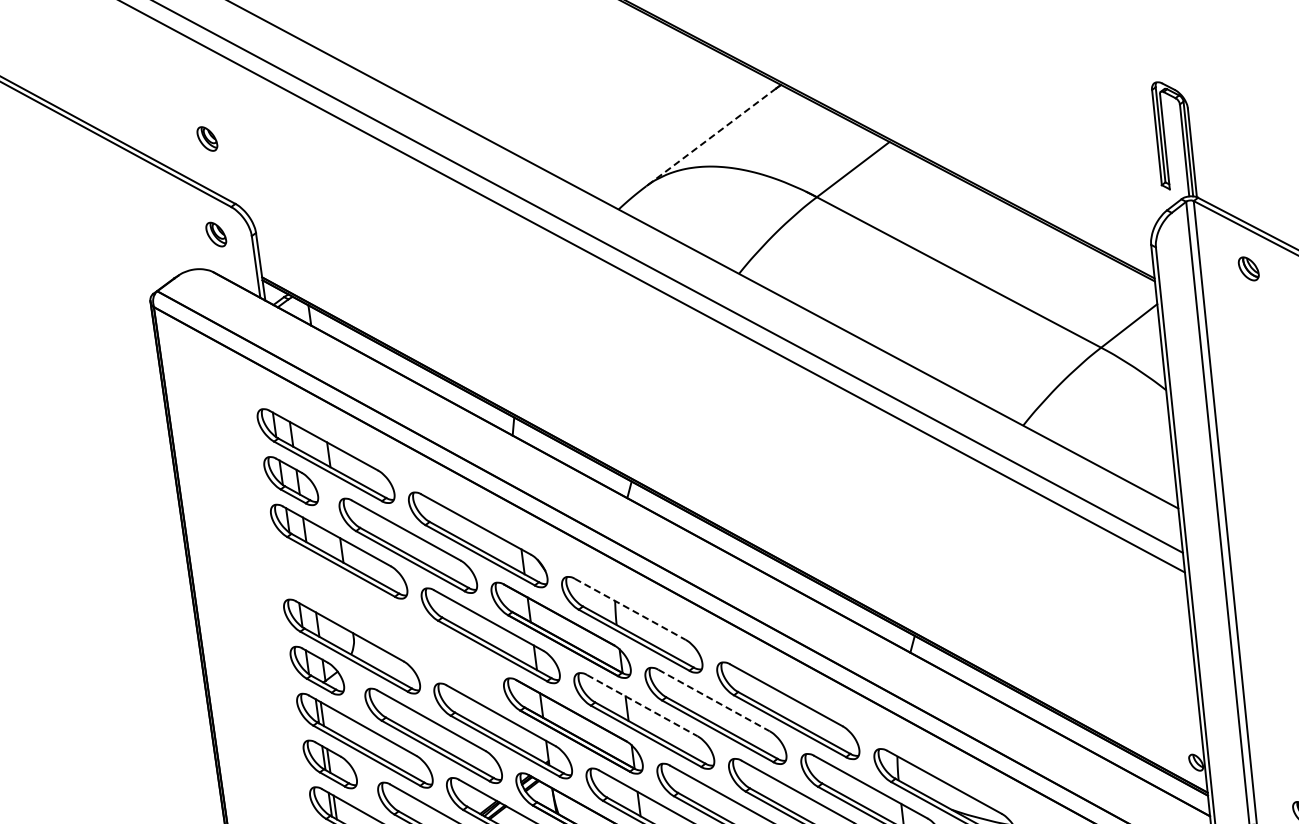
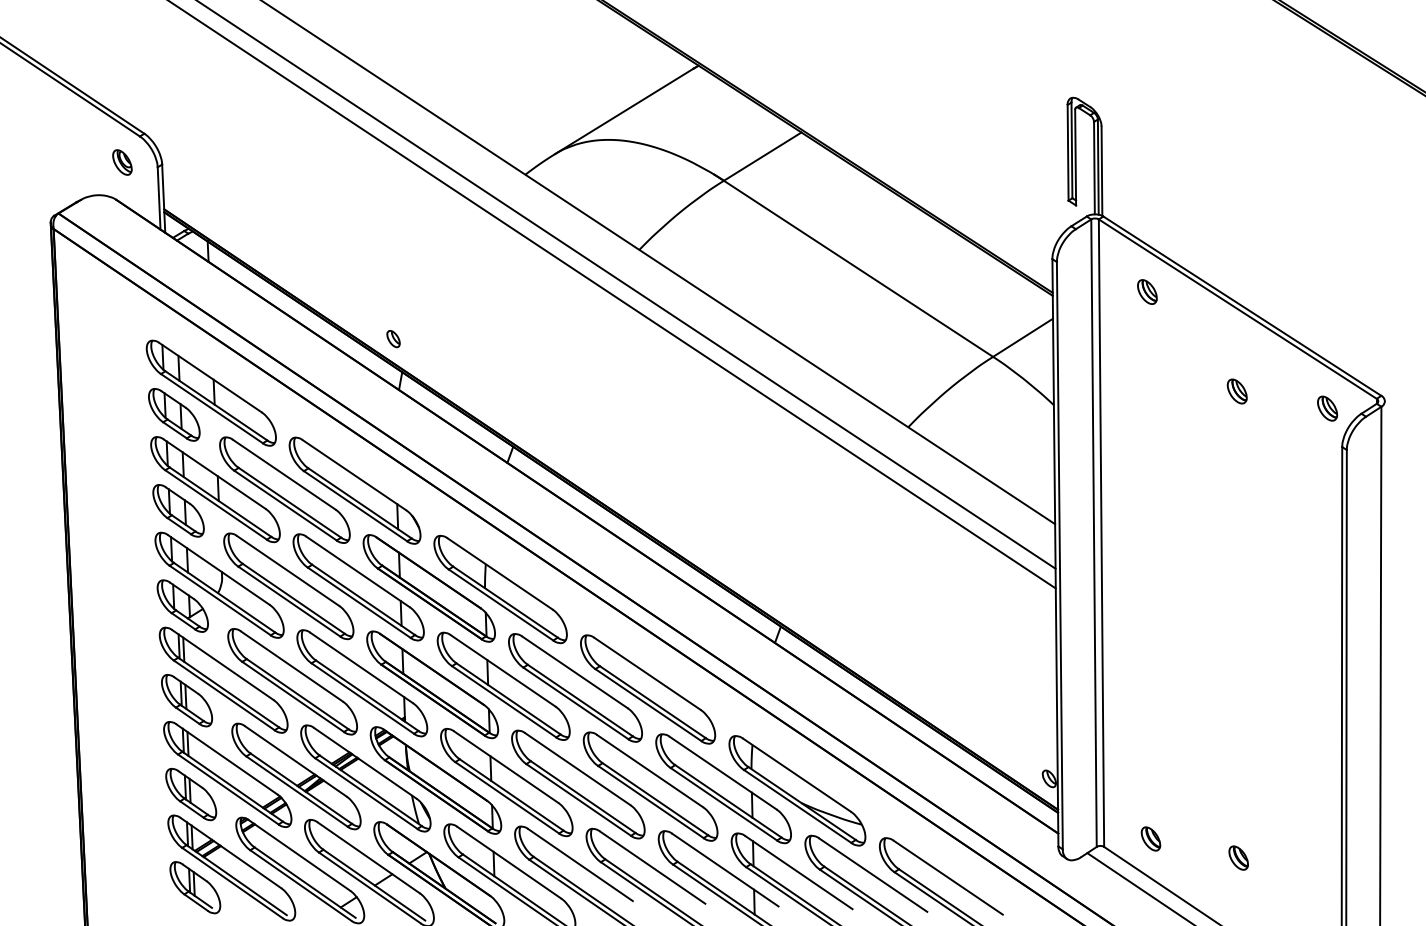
line: (710, 137) -> (623, 111), dashed -> solid
part: (207, 138) -> (122, 66), removed
part: (502, 385) -> (393, 339), added
part: (304, 575) -> (178, 510), added
line: (630, 609) -> (500, 574), dashed -> solid
part: (420, 641) -> (288, 586), added
line: (714, 700) -> (575, 672), dashed -> solid
line: (642, 706) -> (503, 671), dashed -> solid

